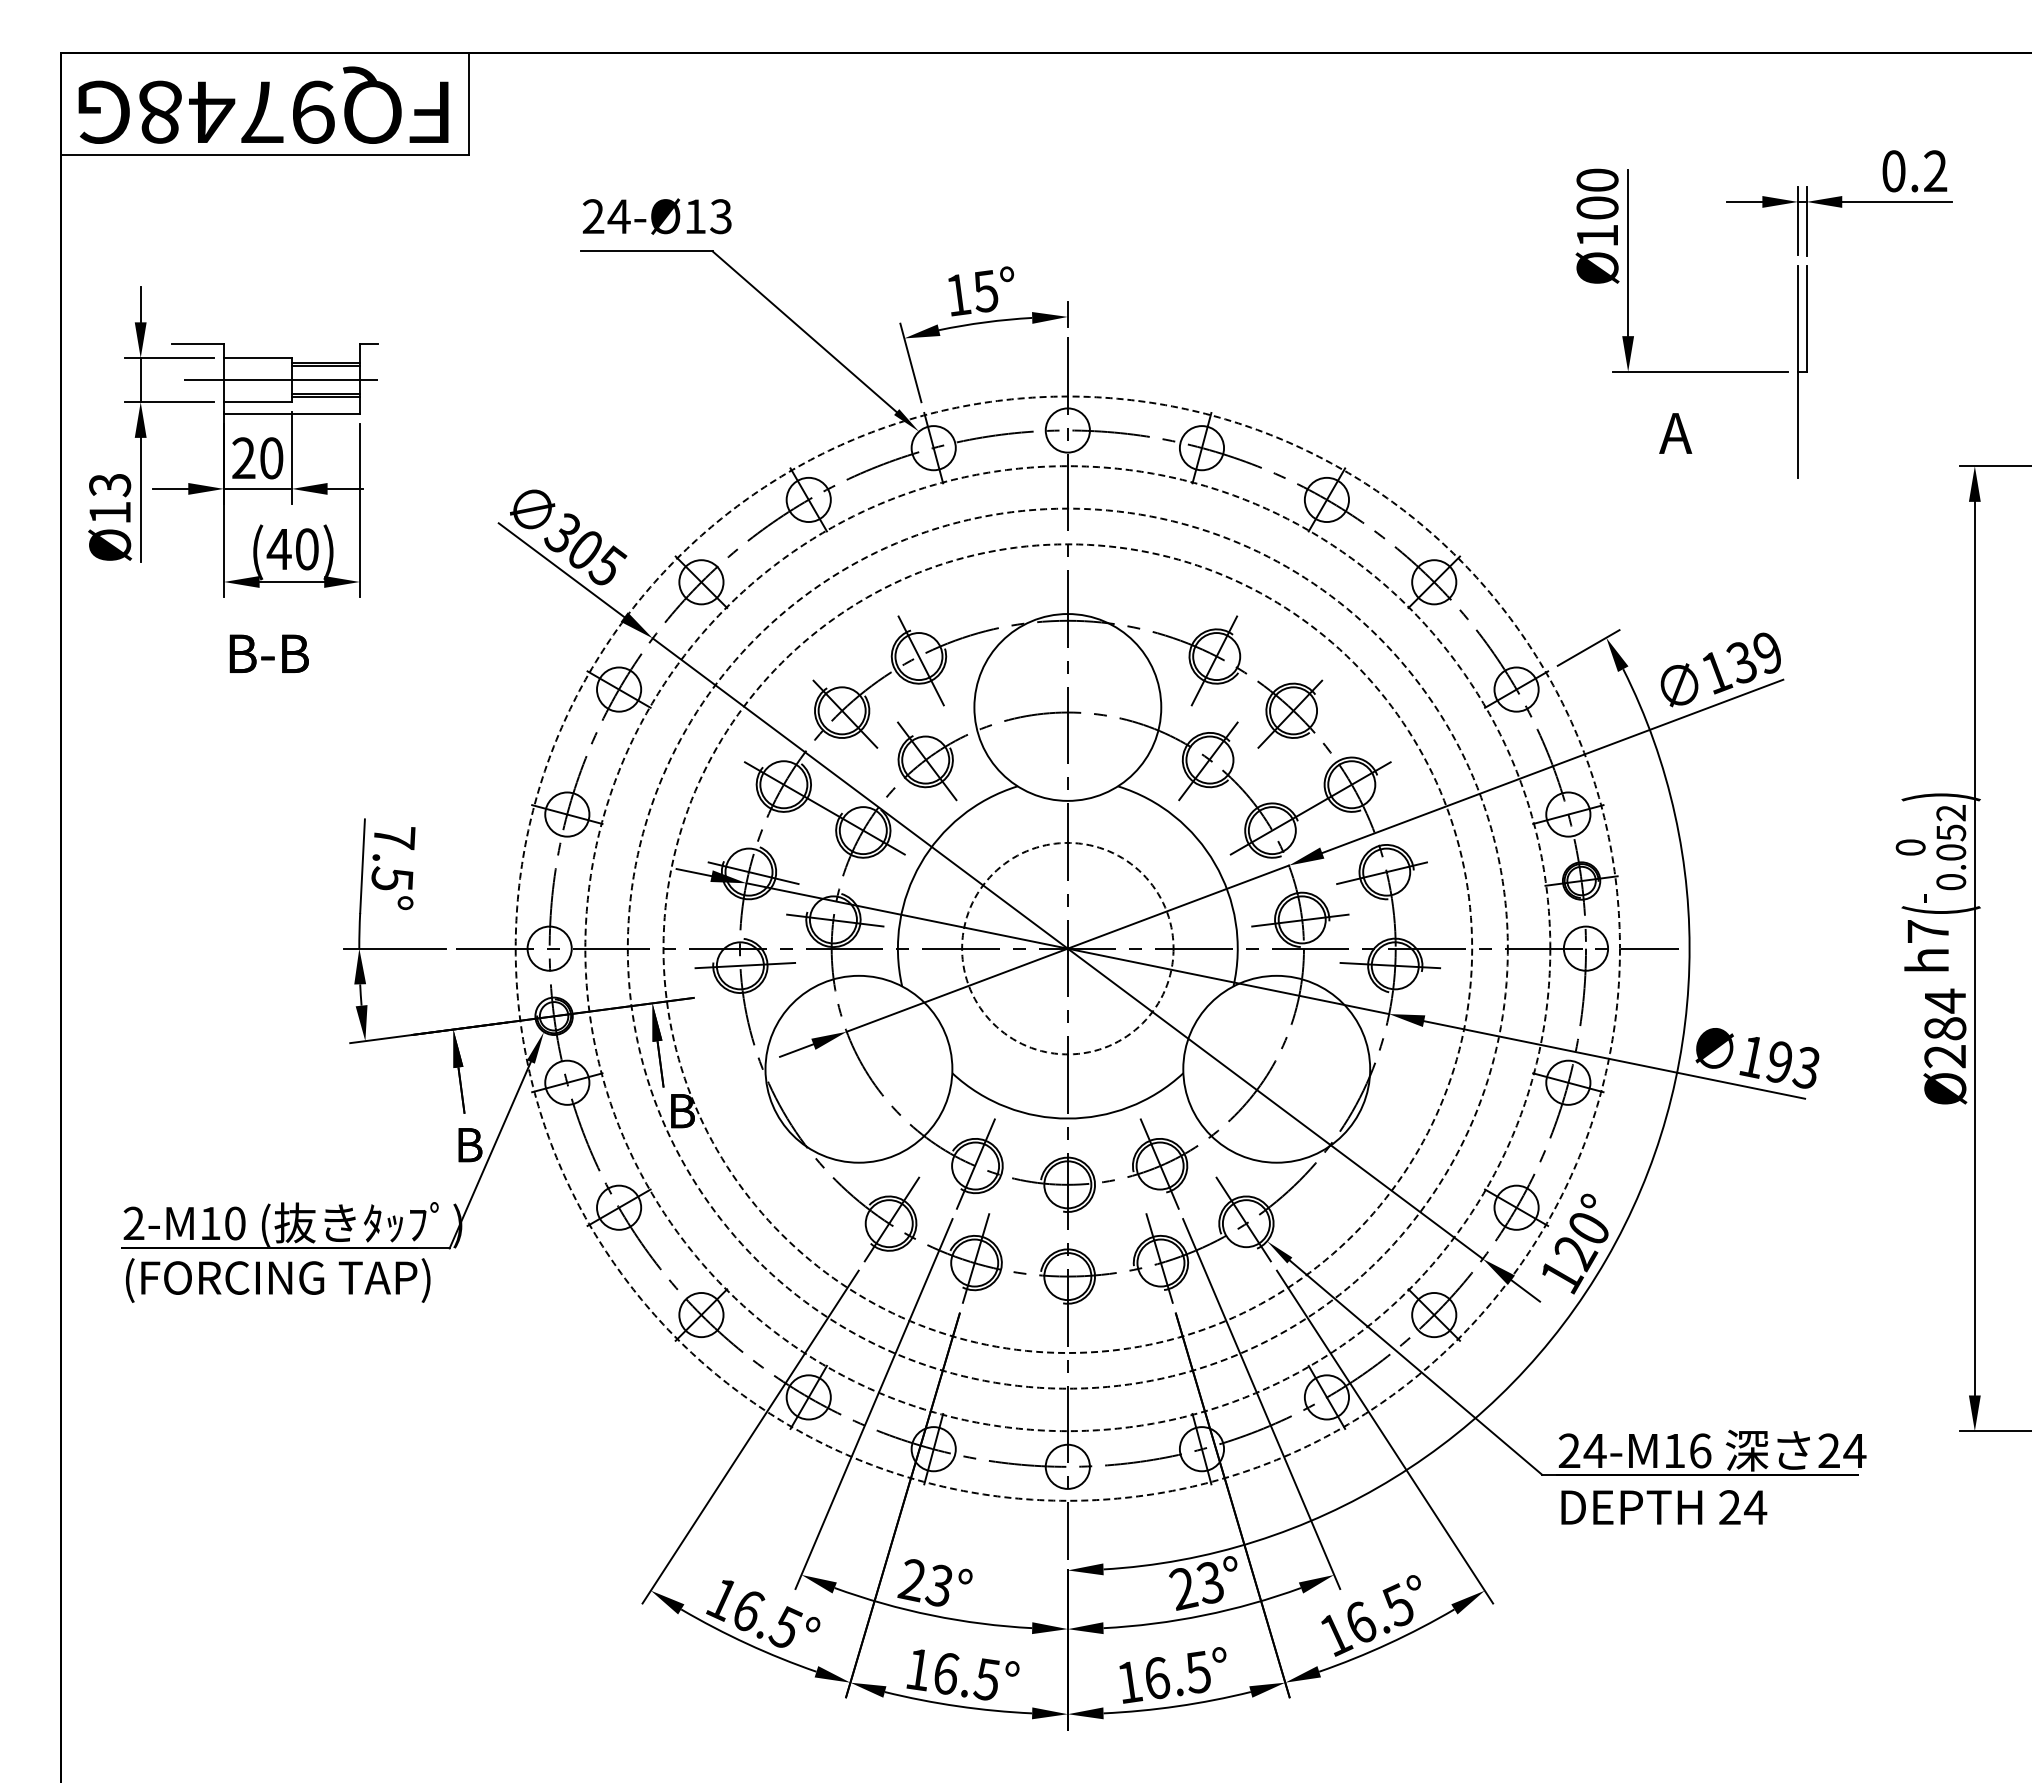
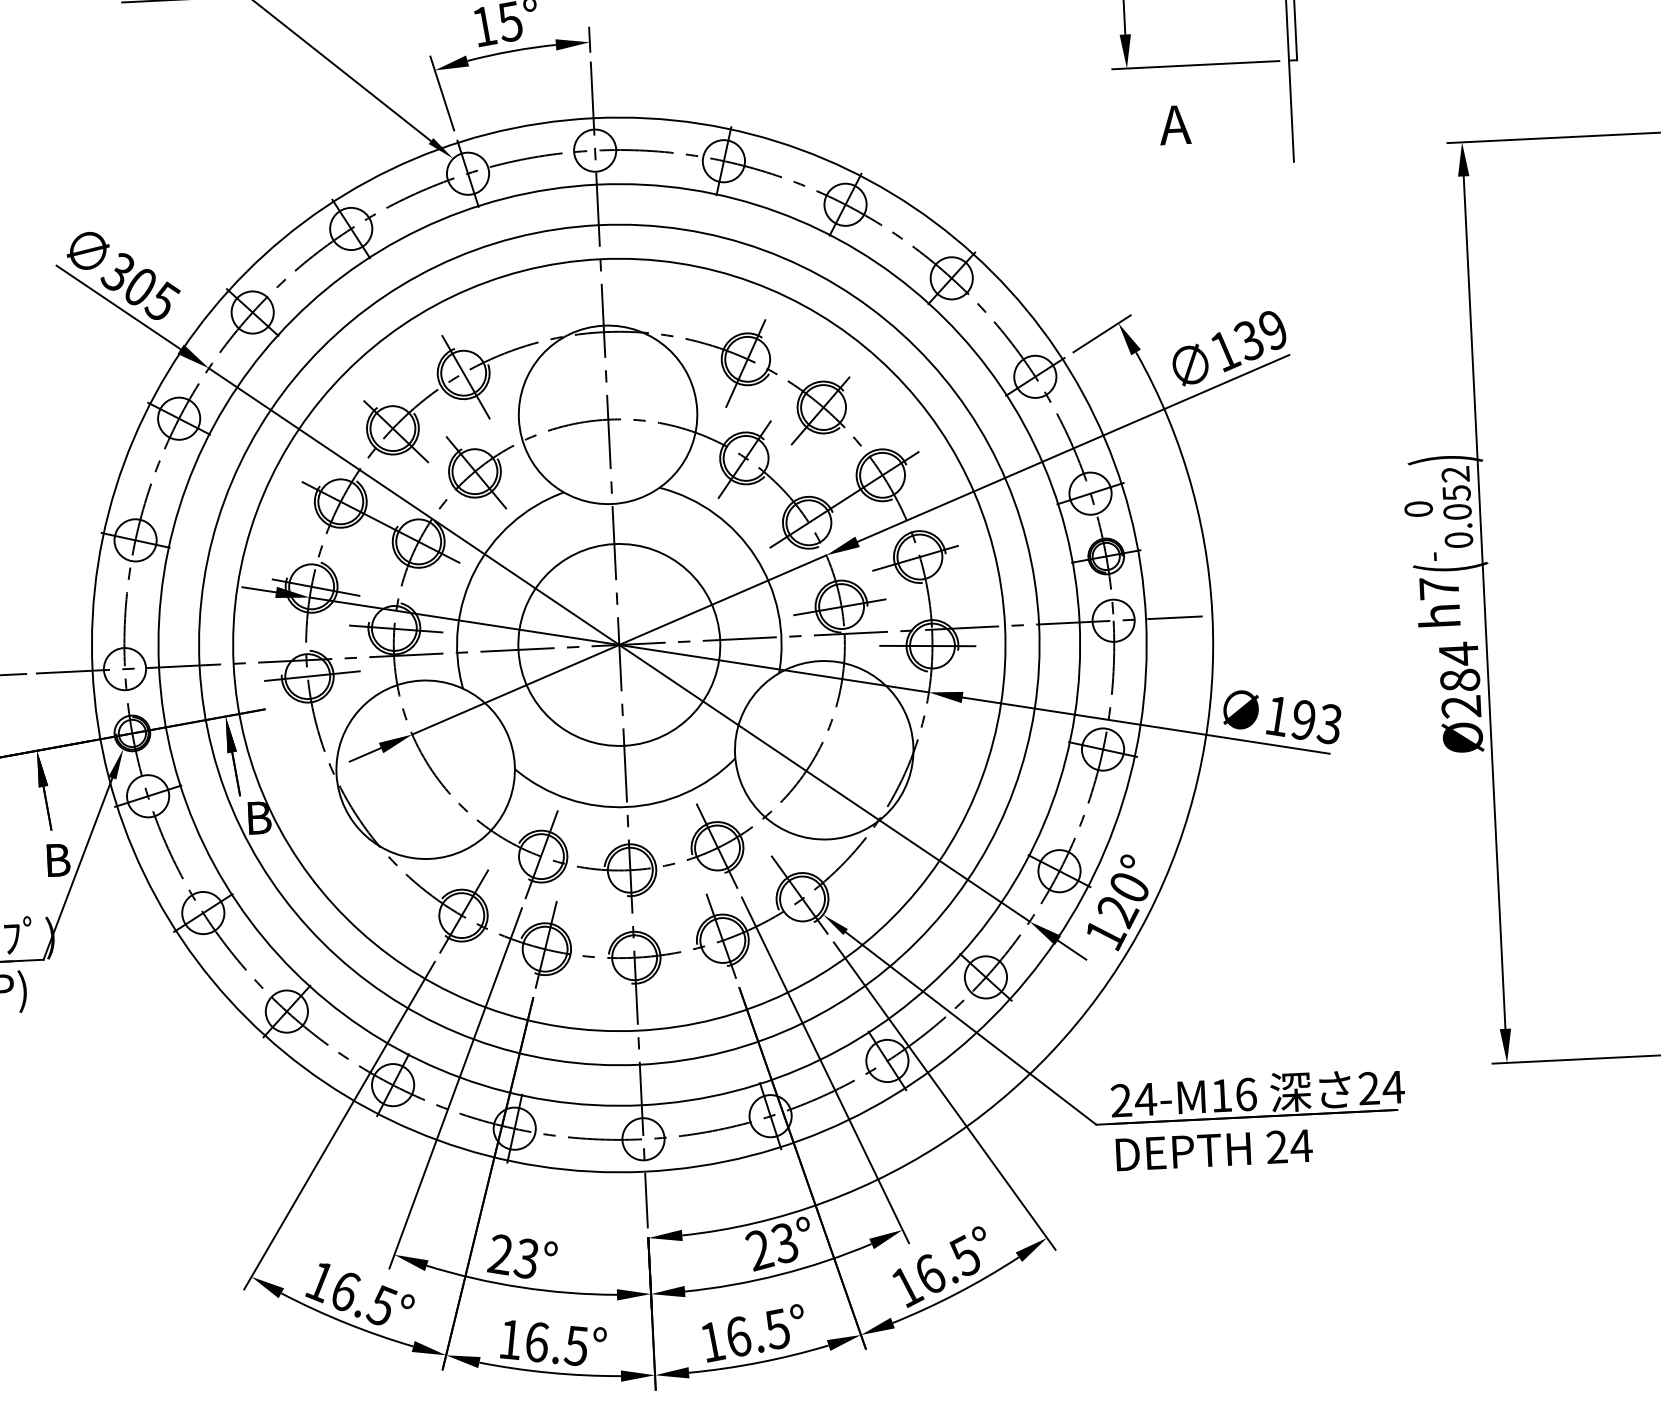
circle: (1067, 948) -> (618, 644), dashed -> solid
circle: (1067, 948) -> (618, 644), dashed -> solid
circle: (1067, 948) -> (618, 644), dashed -> solid
circle: (1067, 948) -> (618, 644), dashed -> solid
circle: (1067, 948) -> (618, 644), dashed -> solid

